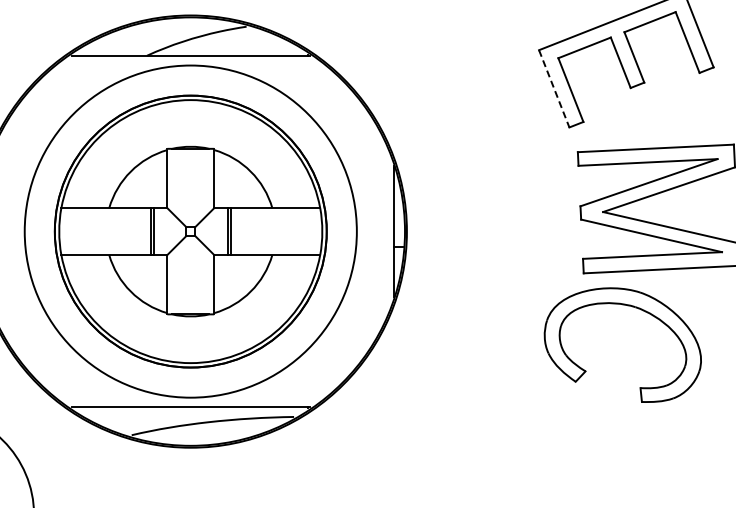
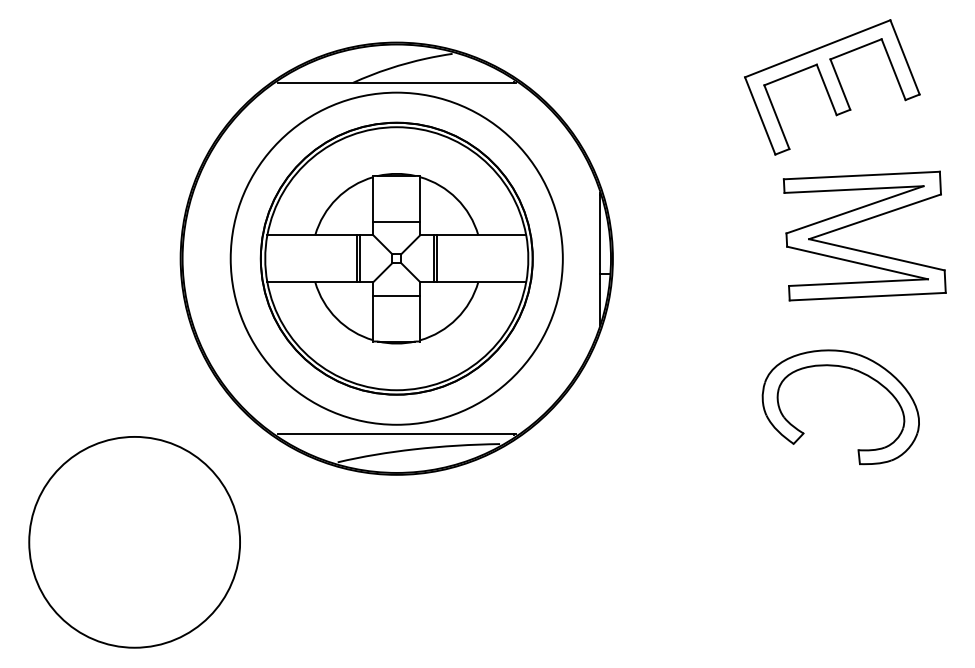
line: (554, 88) -> (760, 115), dashed -> solid
line: (190, 194) -> (396, 221), added
line: (190, 268) -> (396, 295), added
part: (635, 308) -> (853, 370), moved

